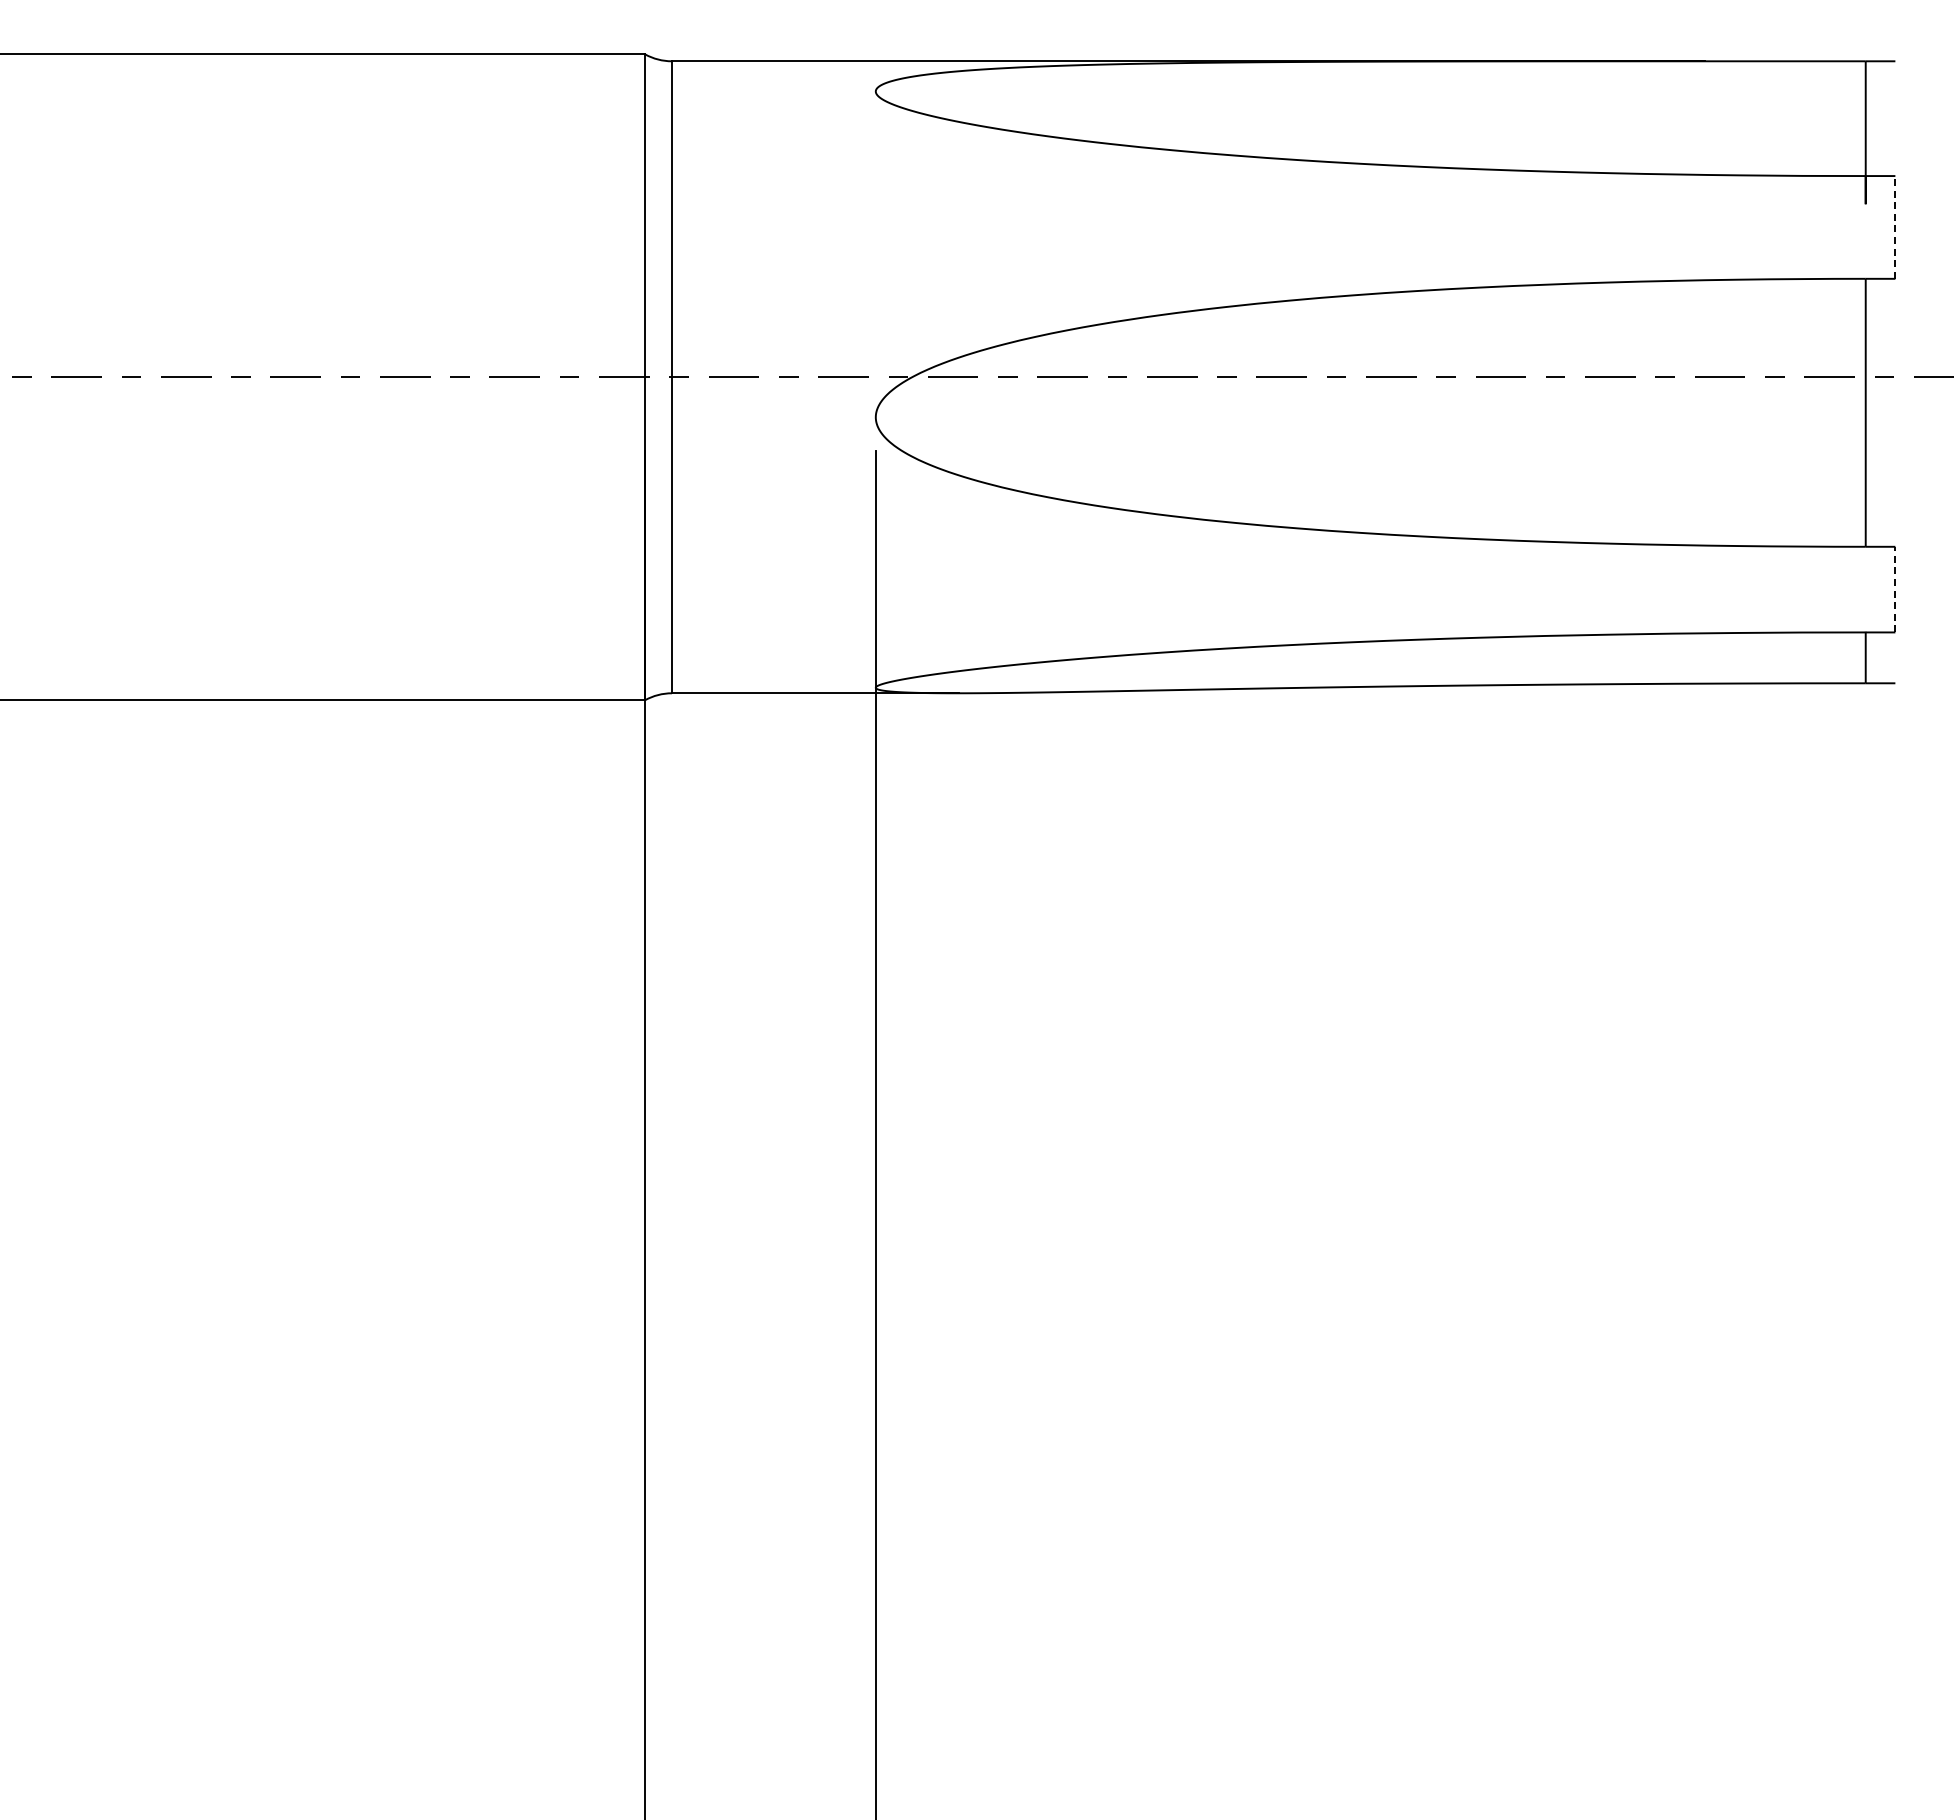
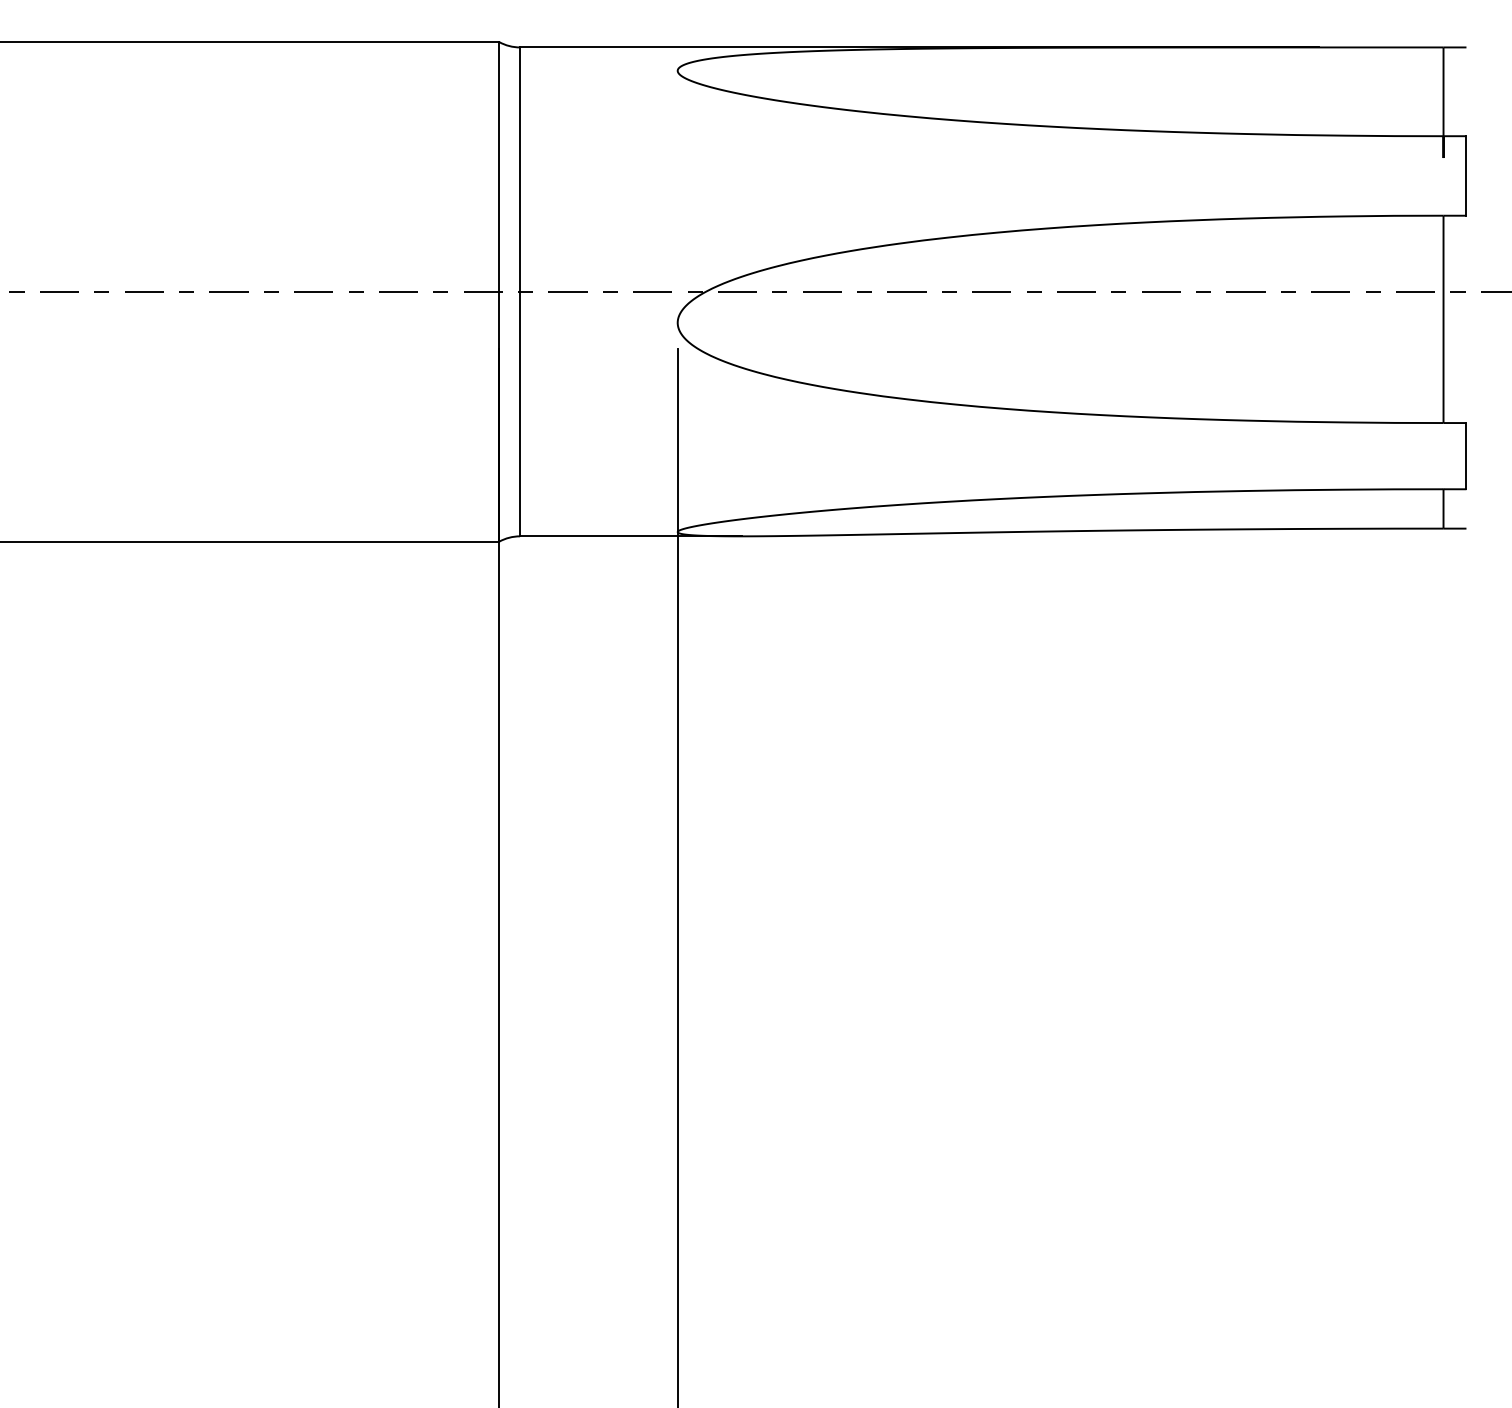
line: (1895, 226) -> (1466, 175), dashed -> solid
line: (1895, 589) -> (1466, 456), dashed -> solid

